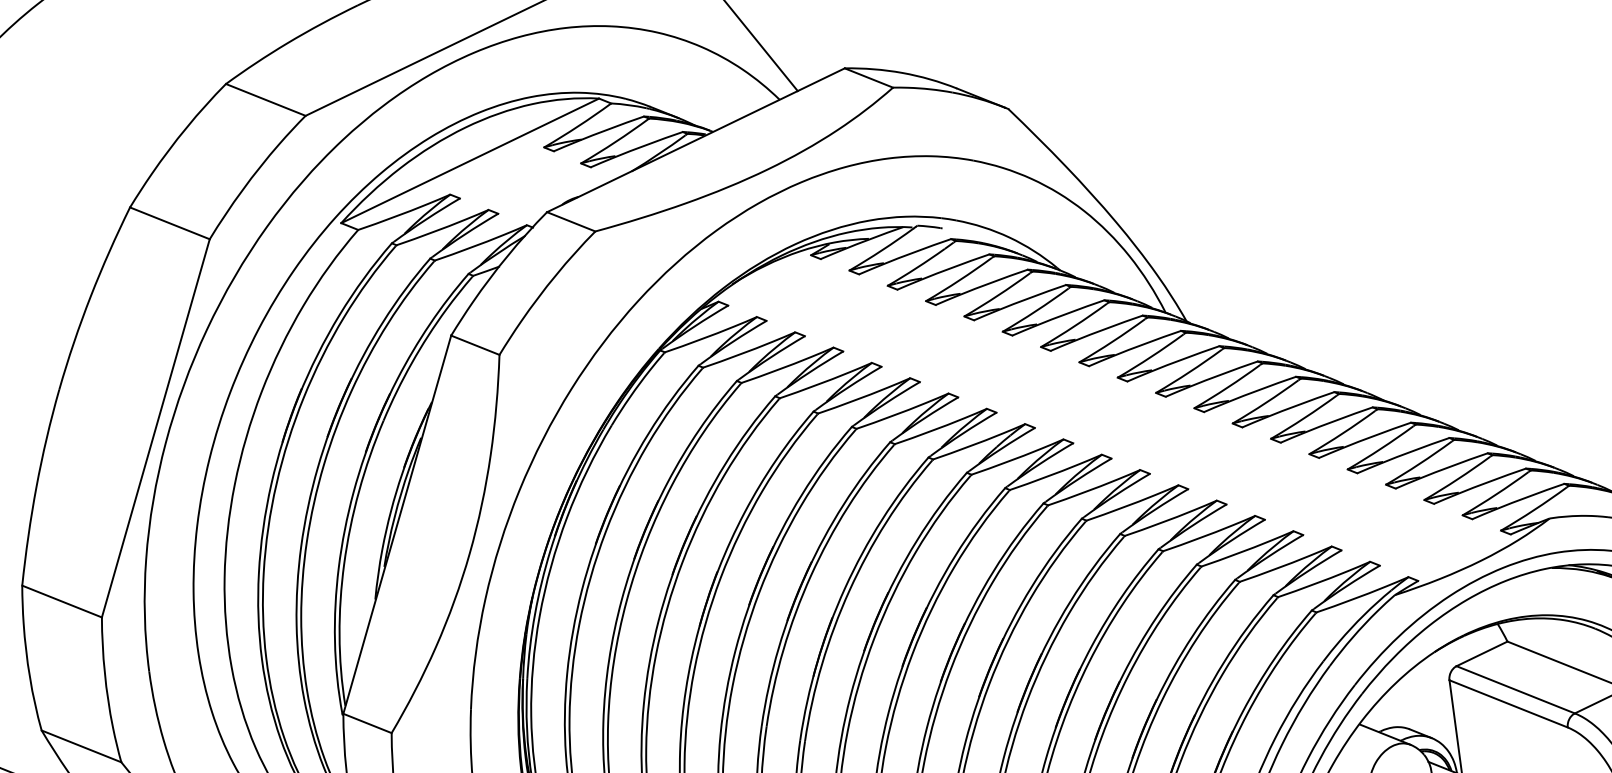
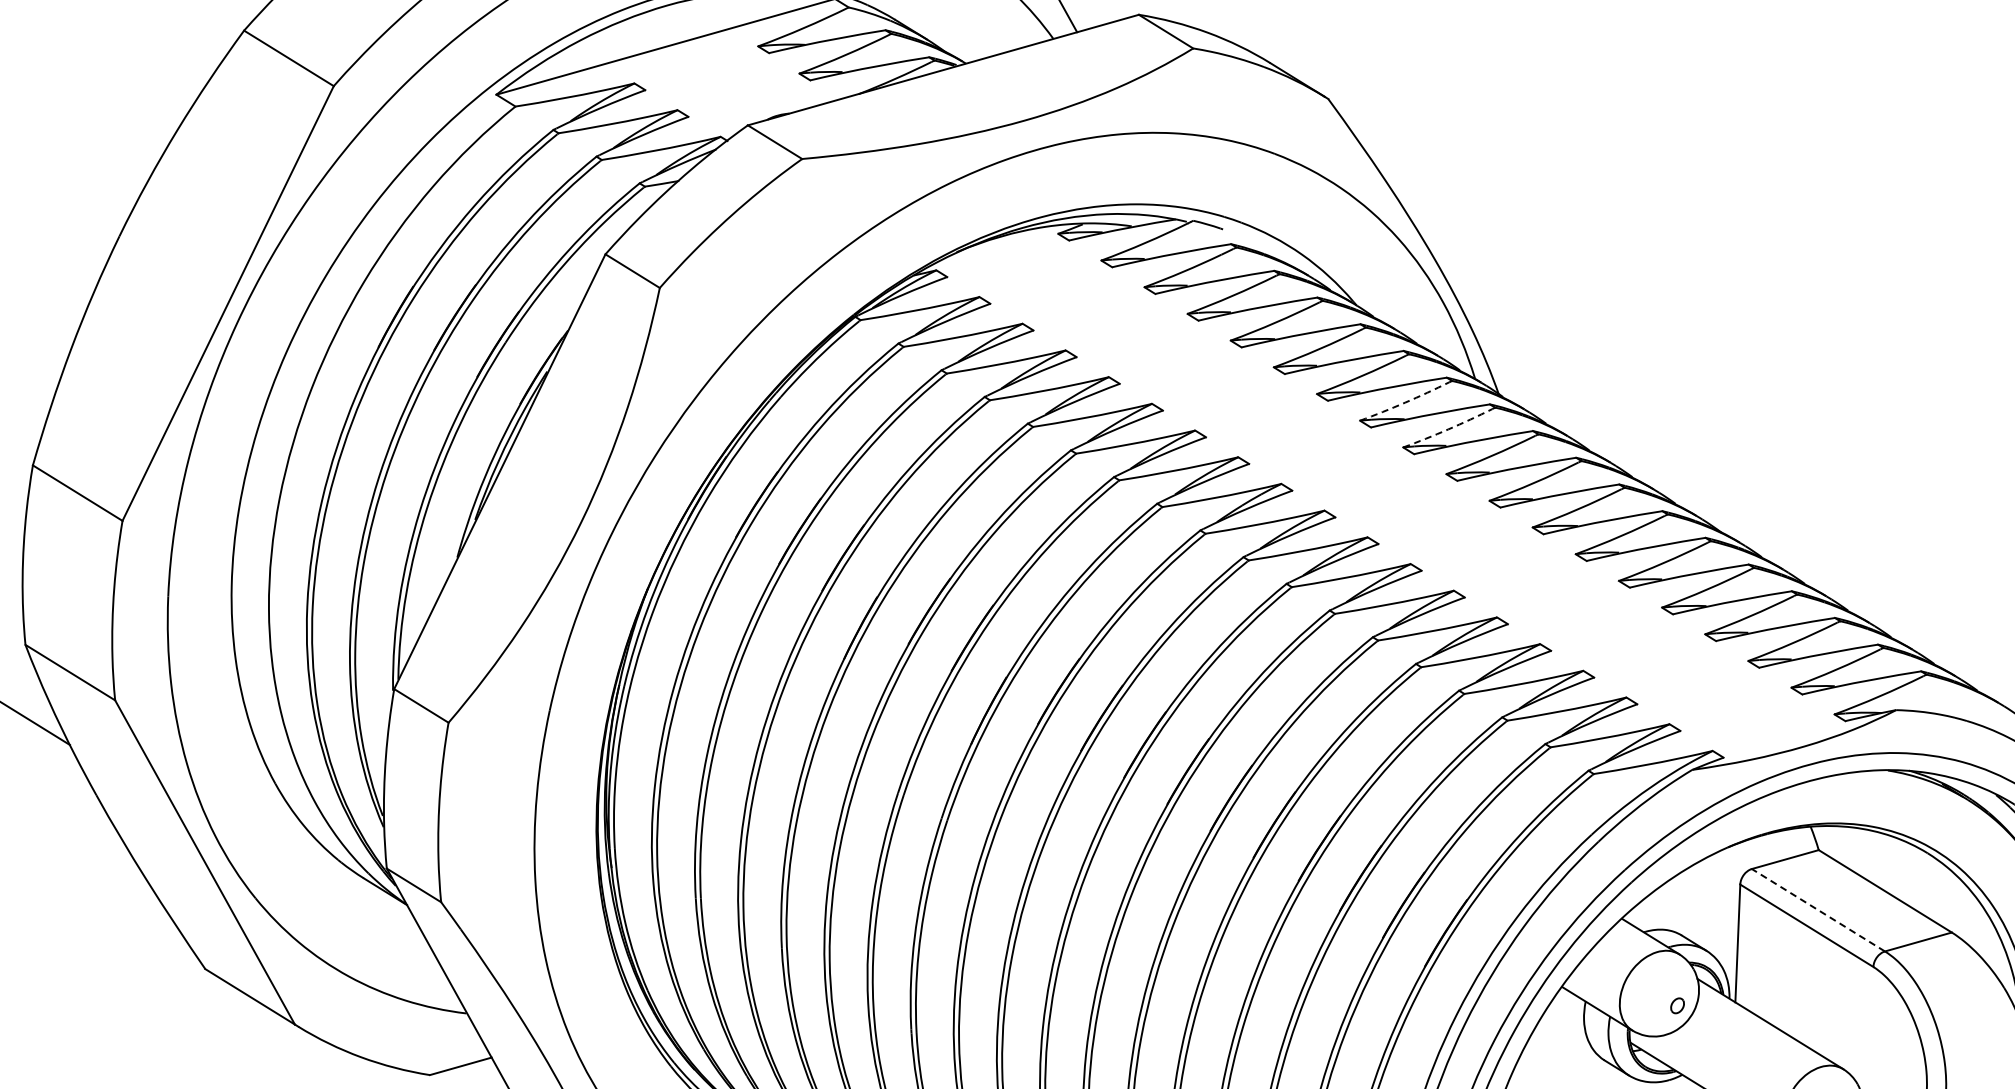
arc: (1113, 341) -> (1405, 402), solid -> dashed
arc: (1151, 356) -> (1448, 429), solid -> dashed
line: (1515, 689) -> (1818, 909), solid -> dashed

